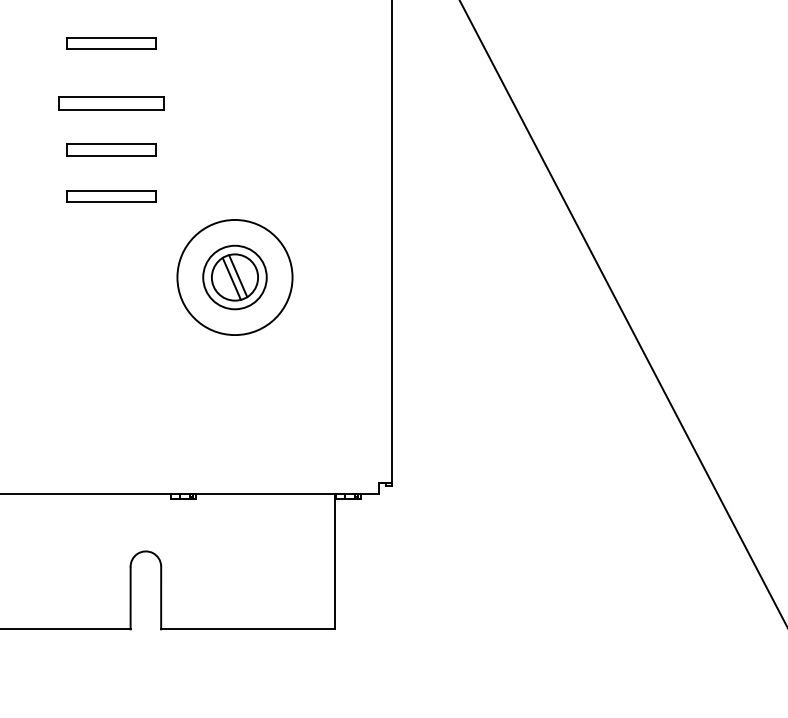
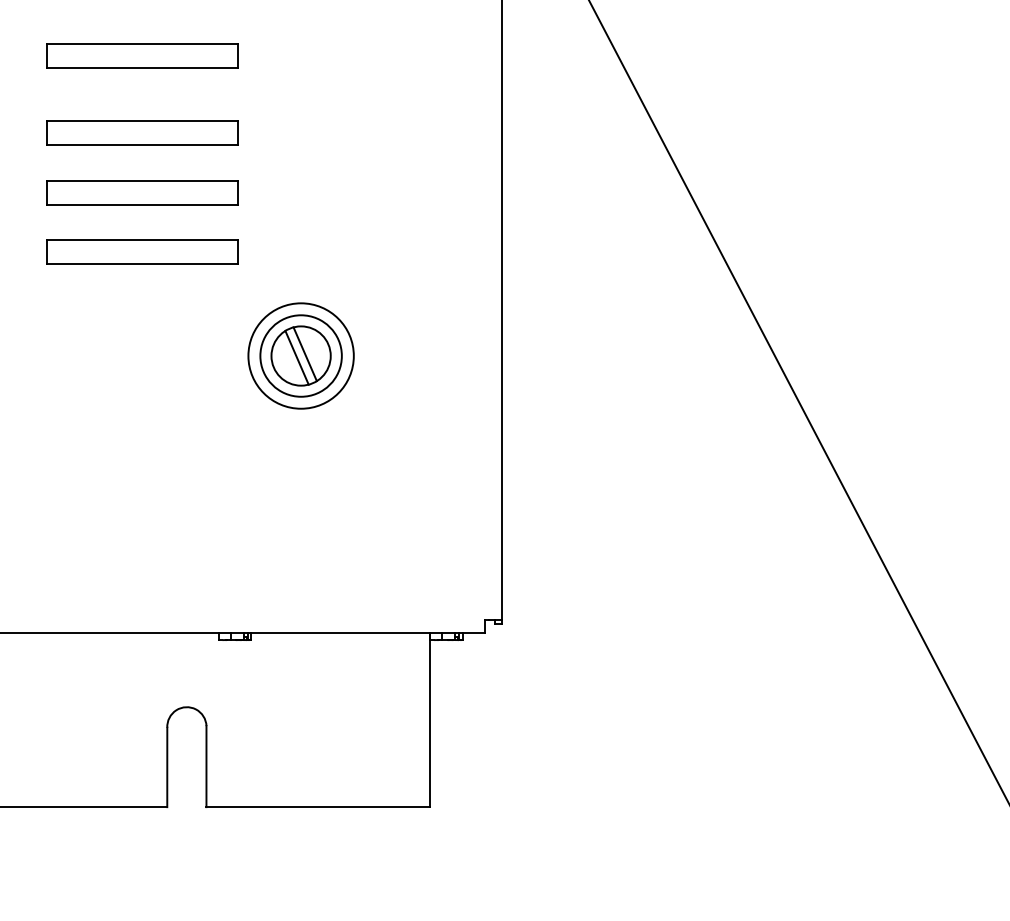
part: (111, 43) -> (142, 55), size x1.67
part: (111, 103) -> (142, 132), size x1.43
part: (111, 149) -> (142, 191), size x1.67
part: (111, 196) -> (142, 252), size x1.67
circle: (234, 277) -> (300, 356), size x0.71

